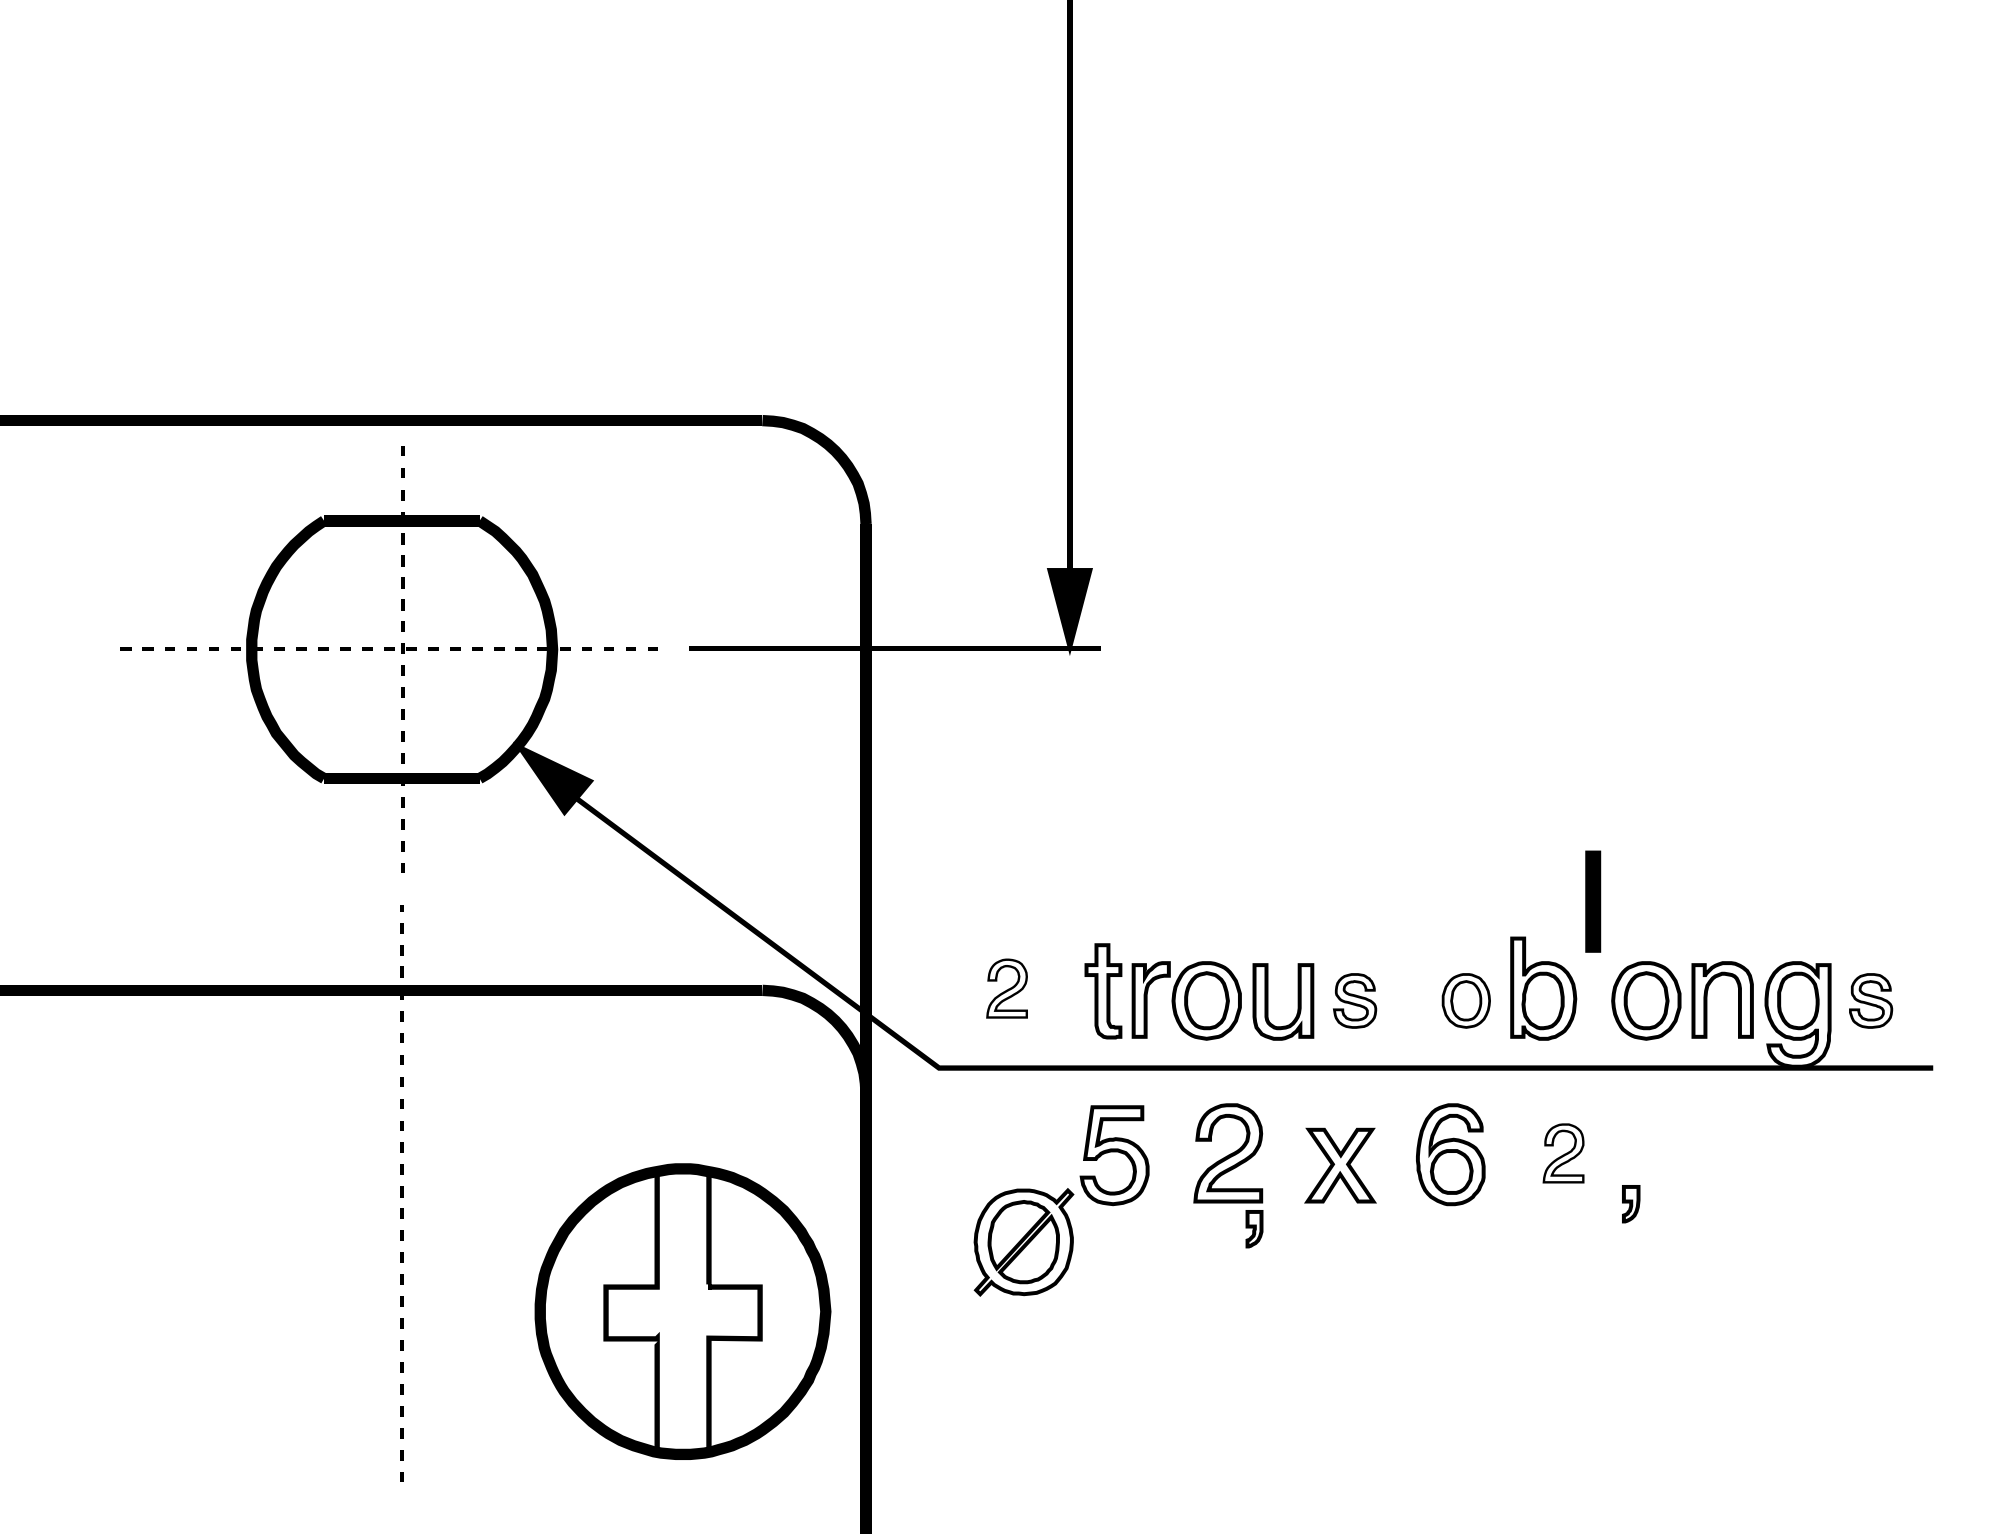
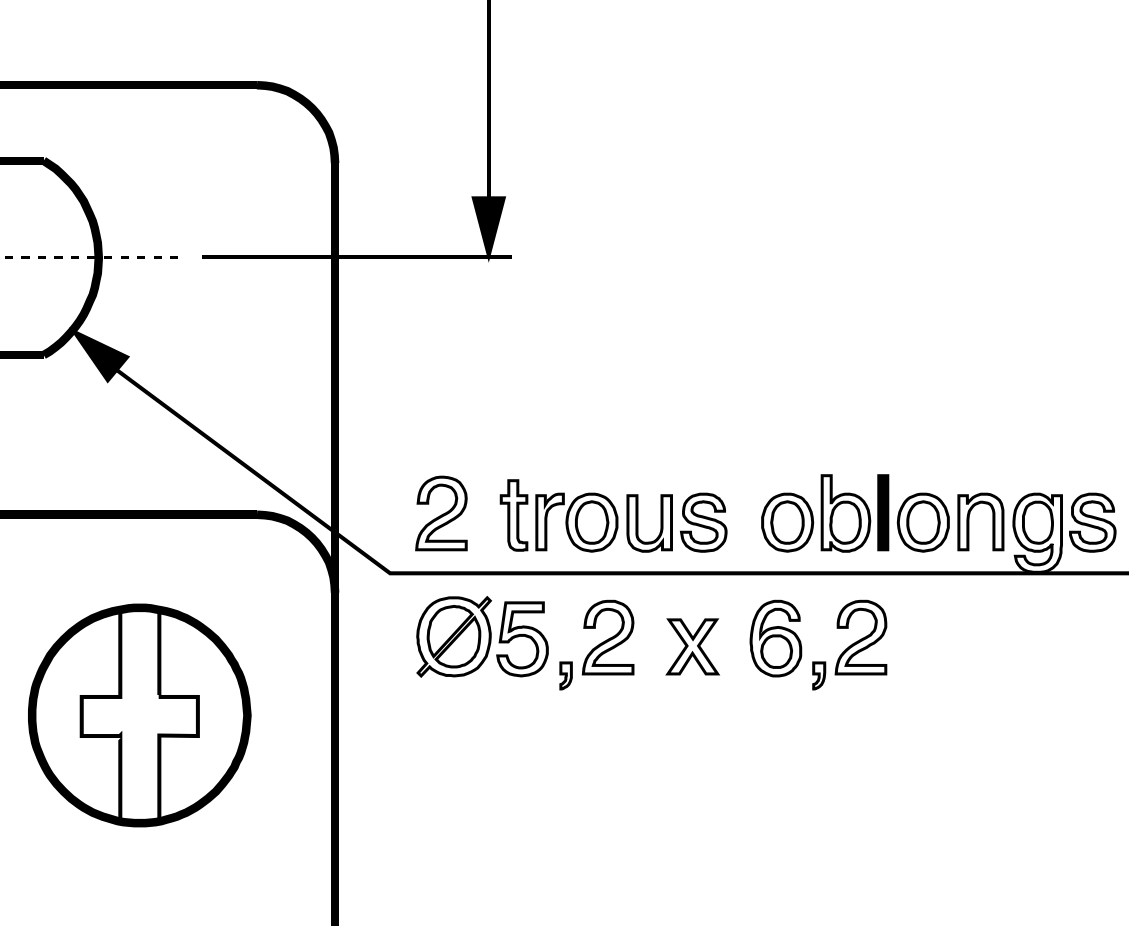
part: (1593, 901) -> (883, 512), moved
part: (1006, 988) -> (440, 513), size x1.67
part: (1354, 1000) -> (703, 522), size x1.43
part: (1466, 1000) -> (787, 522), size x1.43
part: (1870, 1000) -> (1092, 522), size x1.43
part: (1563, 1153) -> (860, 637), size x1.67
part: (1631, 1204) -> (819, 676), moved
part: (1254, 1229) -> (566, 676), moved
part: (1023, 1242) -> (453, 636), moved
part: (682, 1311) -> (139, 715), moved

